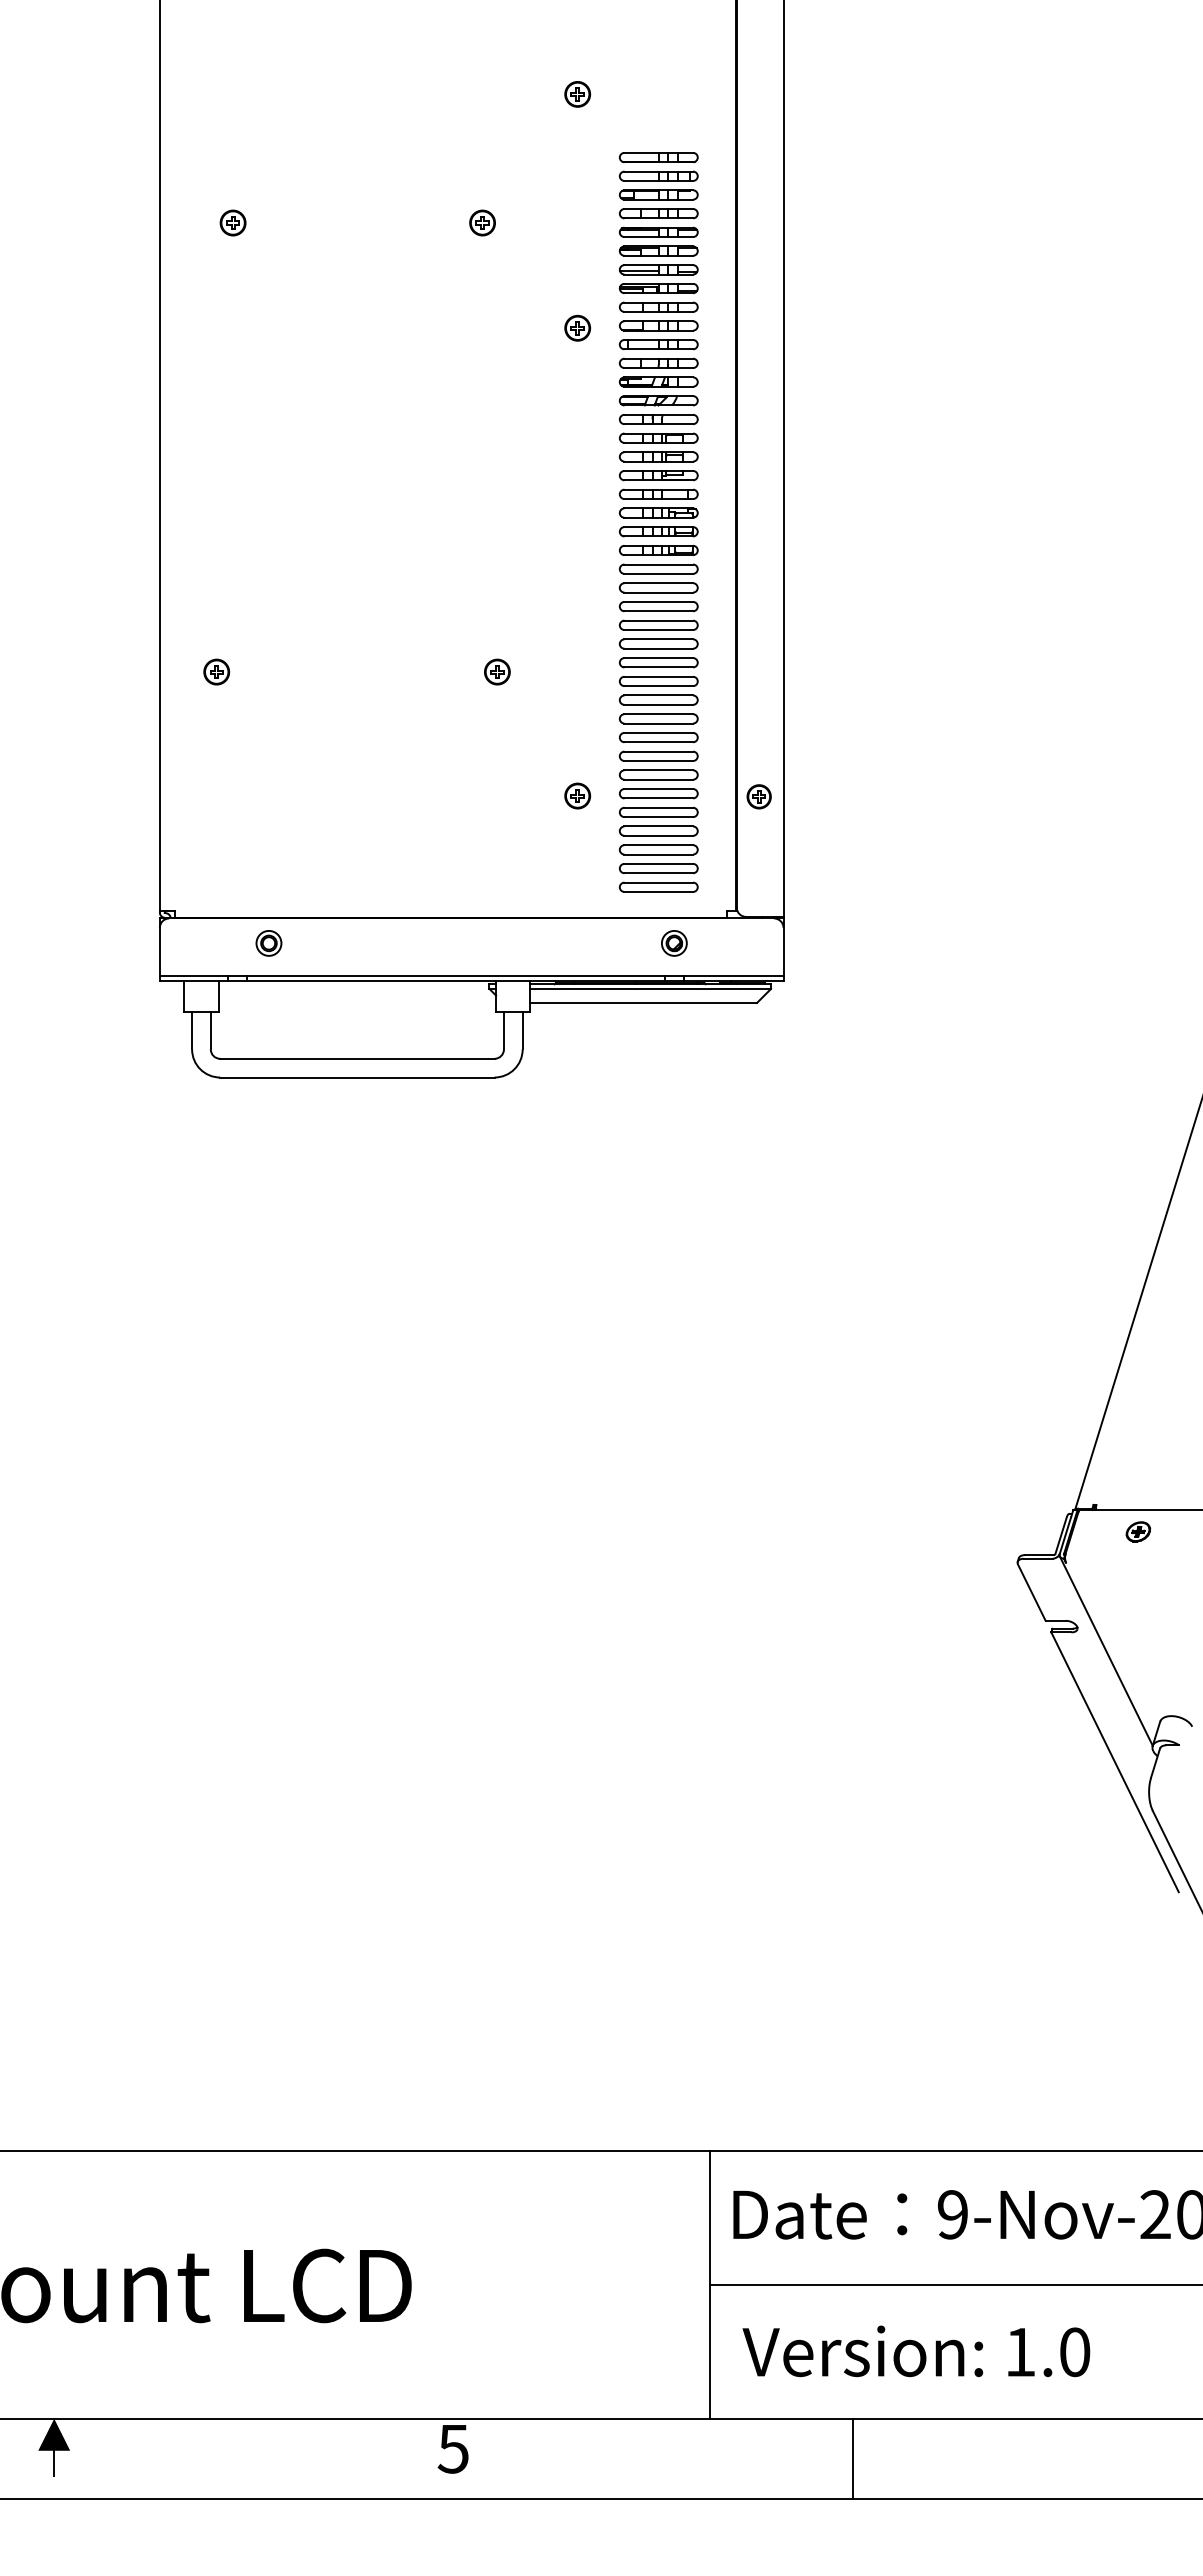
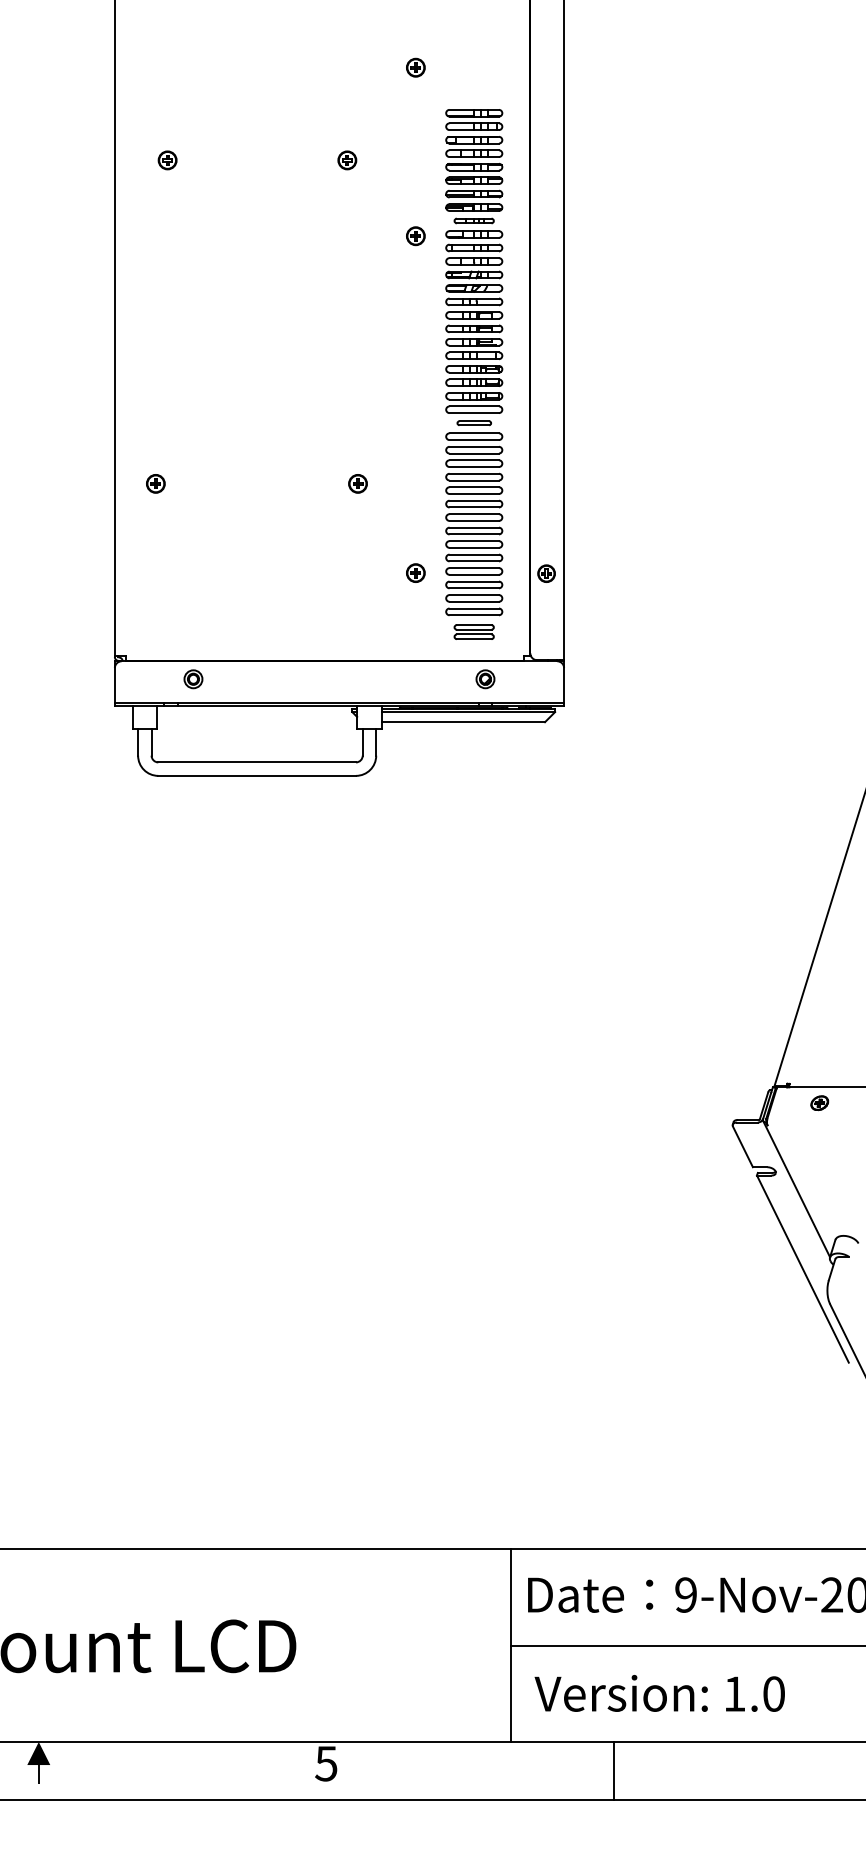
part: (658, 306) -> (474, 220), size x0.7
part: (658, 587) -> (474, 422), size x0.6
part: (658, 877) -> (474, 631), size x0.7

